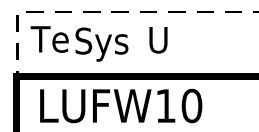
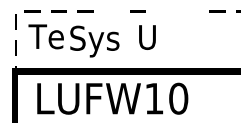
line: (119, 11) -> (111, 10), removed
line: (176, 11) -> (164, 10), removed
line: (205, 11) -> (191, 10), removed

